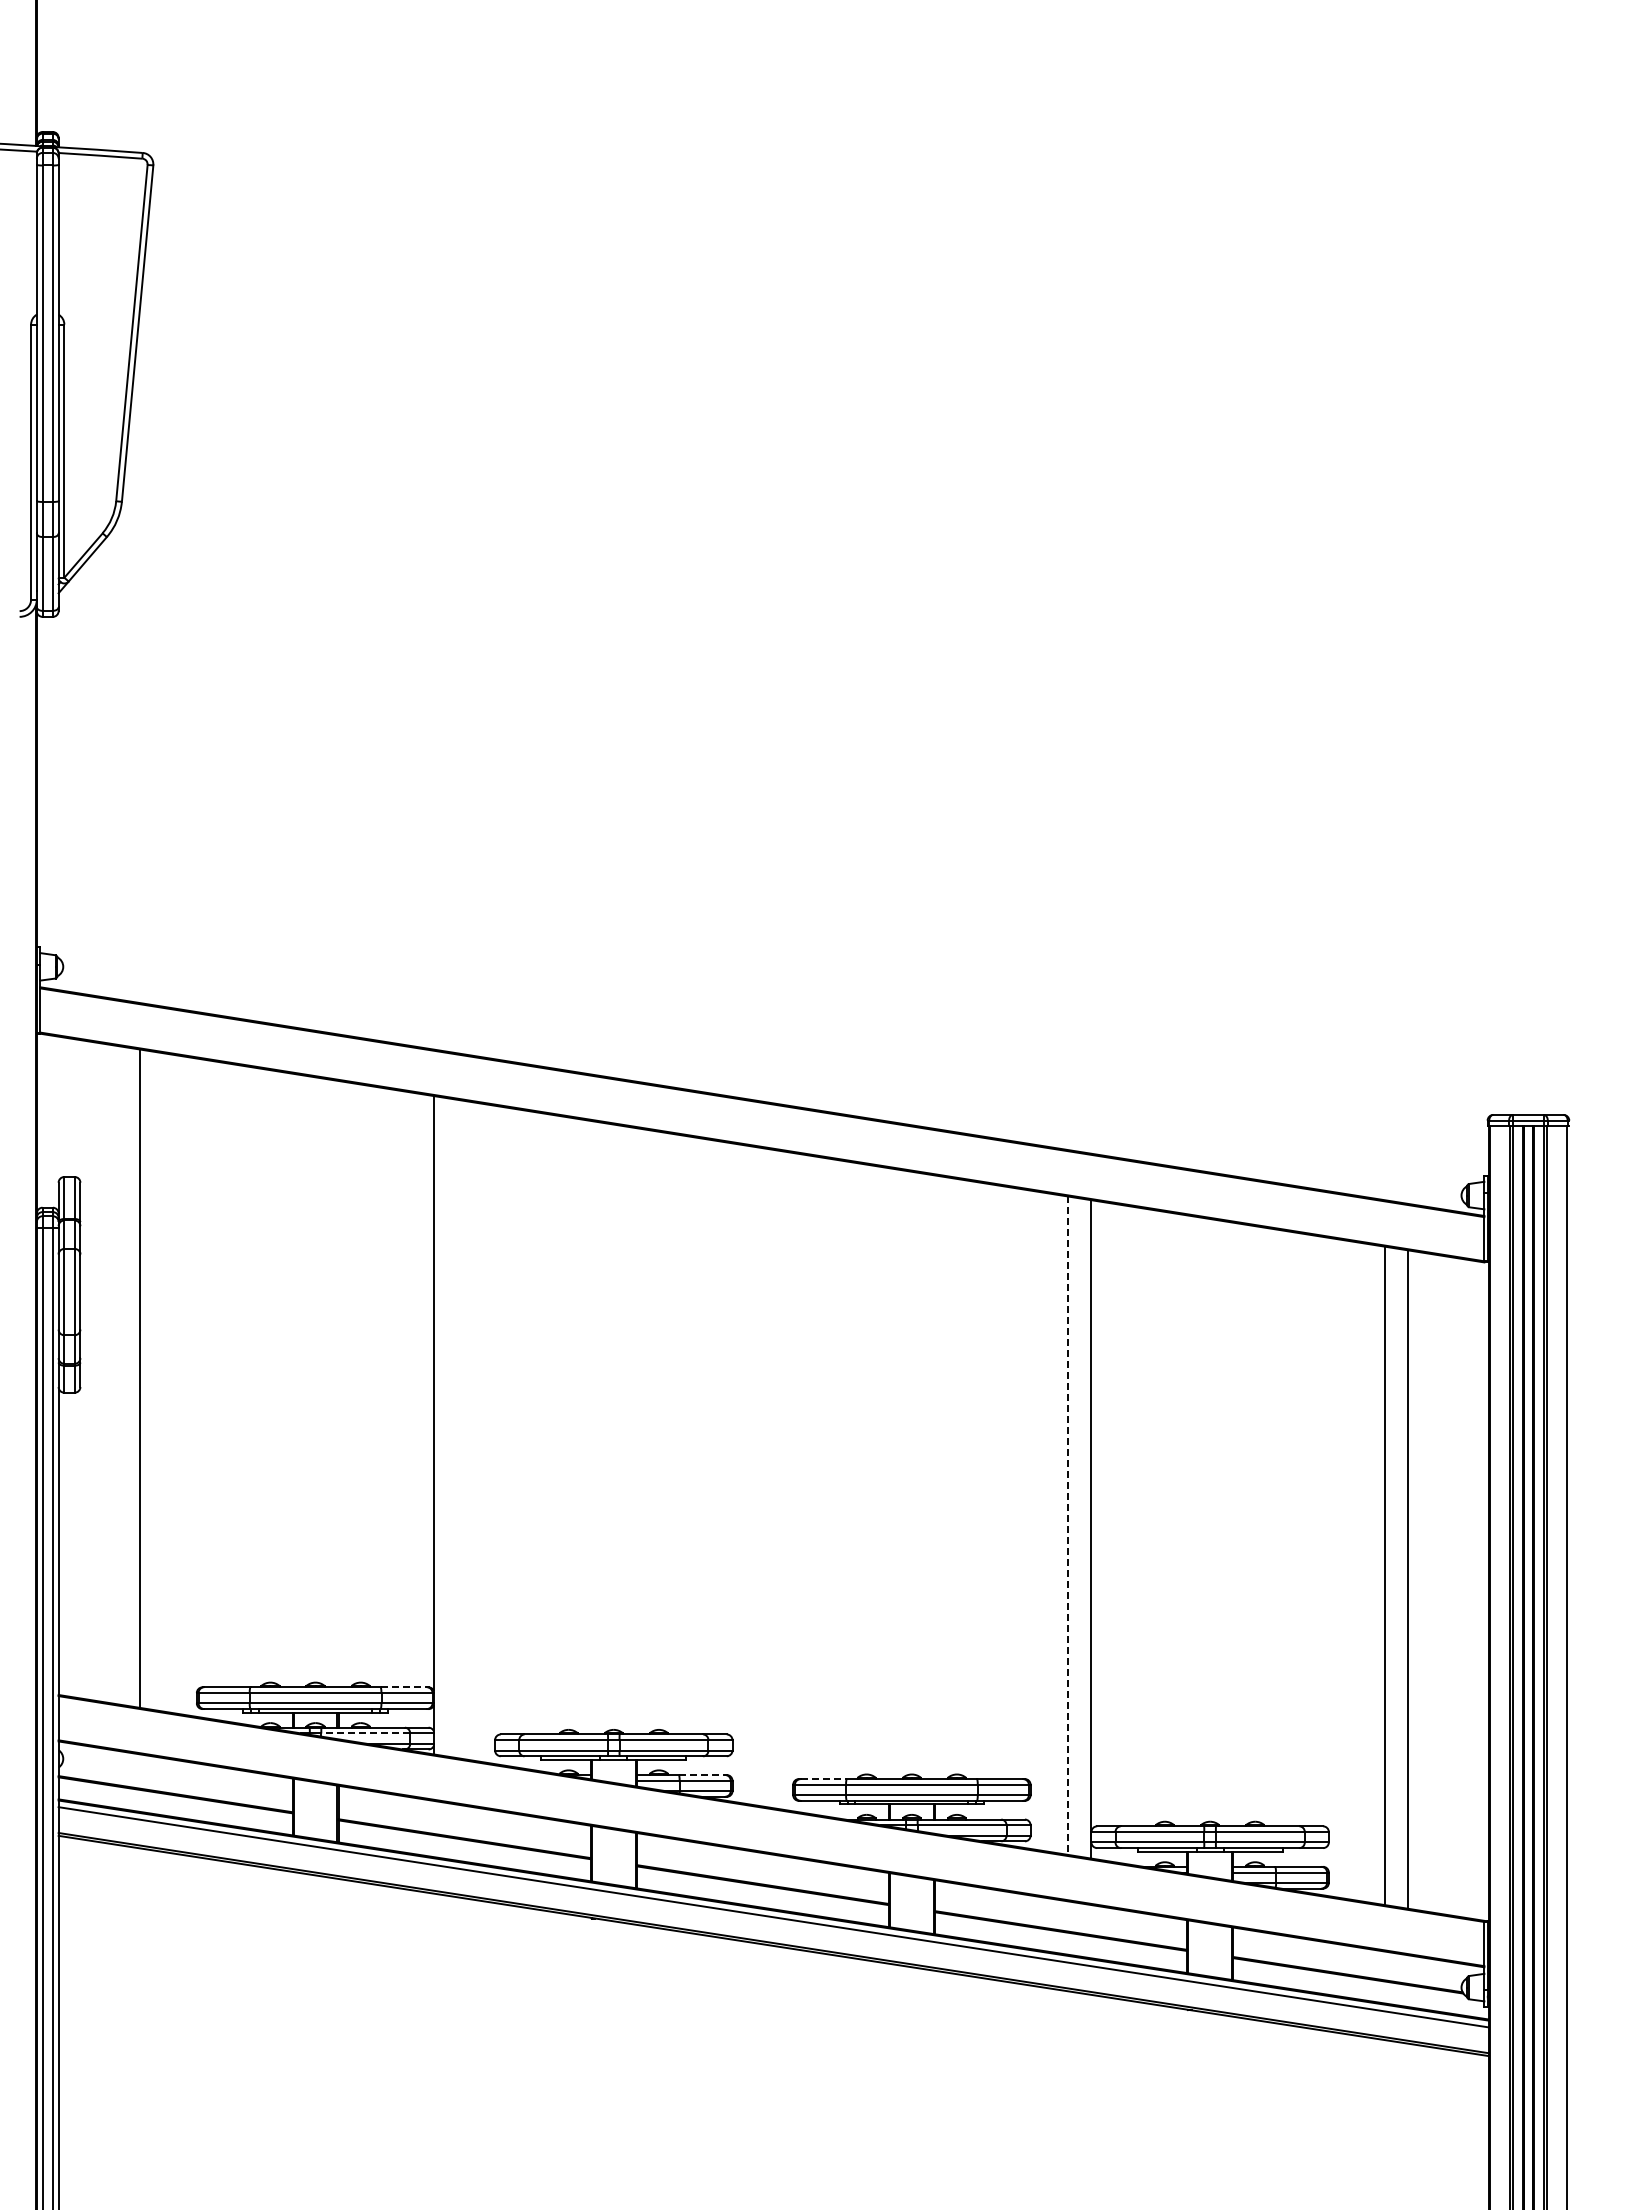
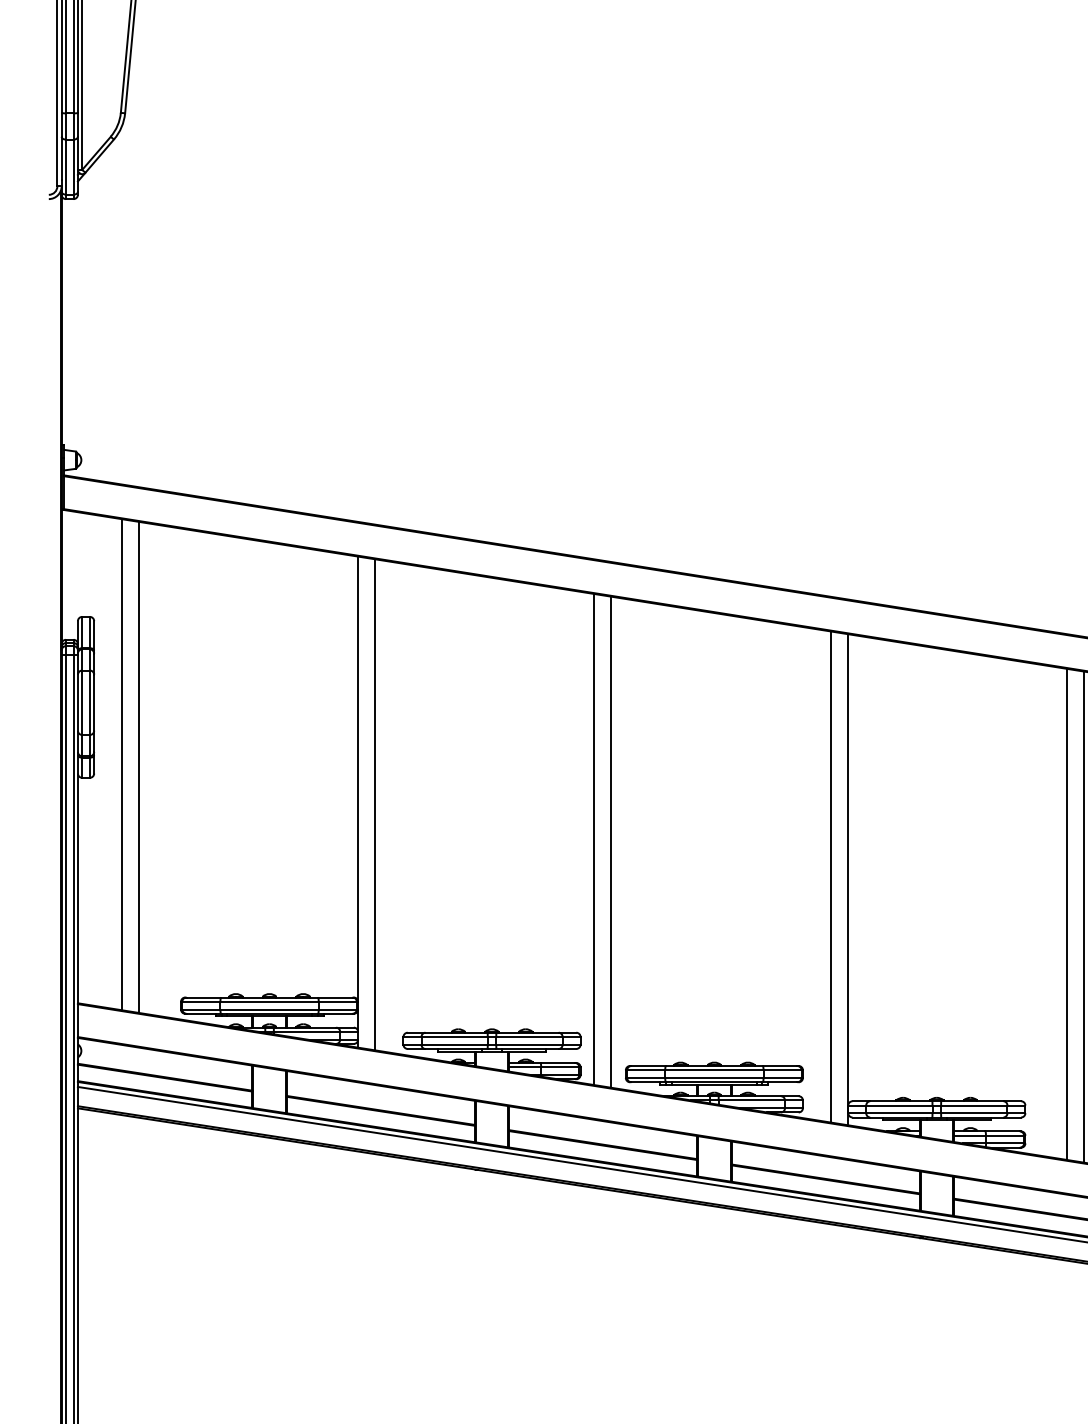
line: (117, 1374) -> (121, 764), added
line: (456, 1428) -> (374, 804), added
line: (750, 1475) -> (593, 839), added
line: (773, 1478) -> (611, 841), added
line: (1067, 1526) -> (830, 877), dashed -> solid
line: (404, 1687) -> (335, 997), dashed -> solid
line: (365, 1733) -> (306, 1032), dashed -> solid
line: (702, 1775) -> (558, 1063), dashed -> solid
line: (824, 1779) -> (649, 1066), dashed -> solid

